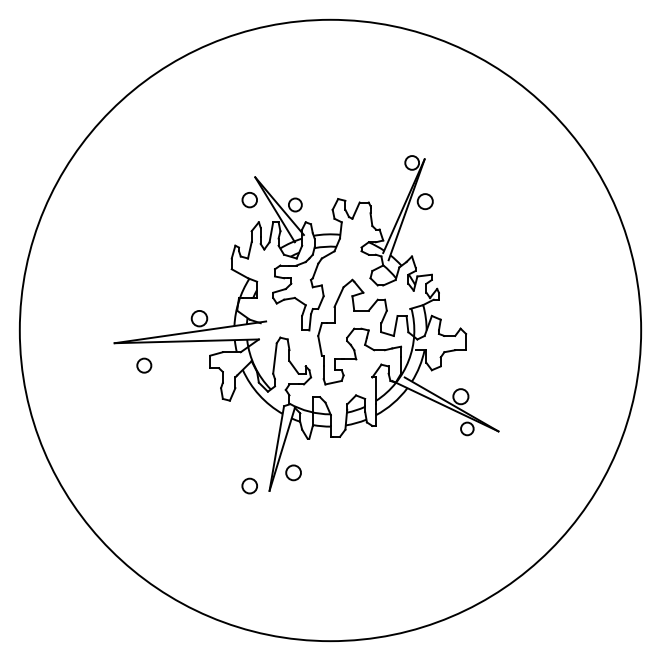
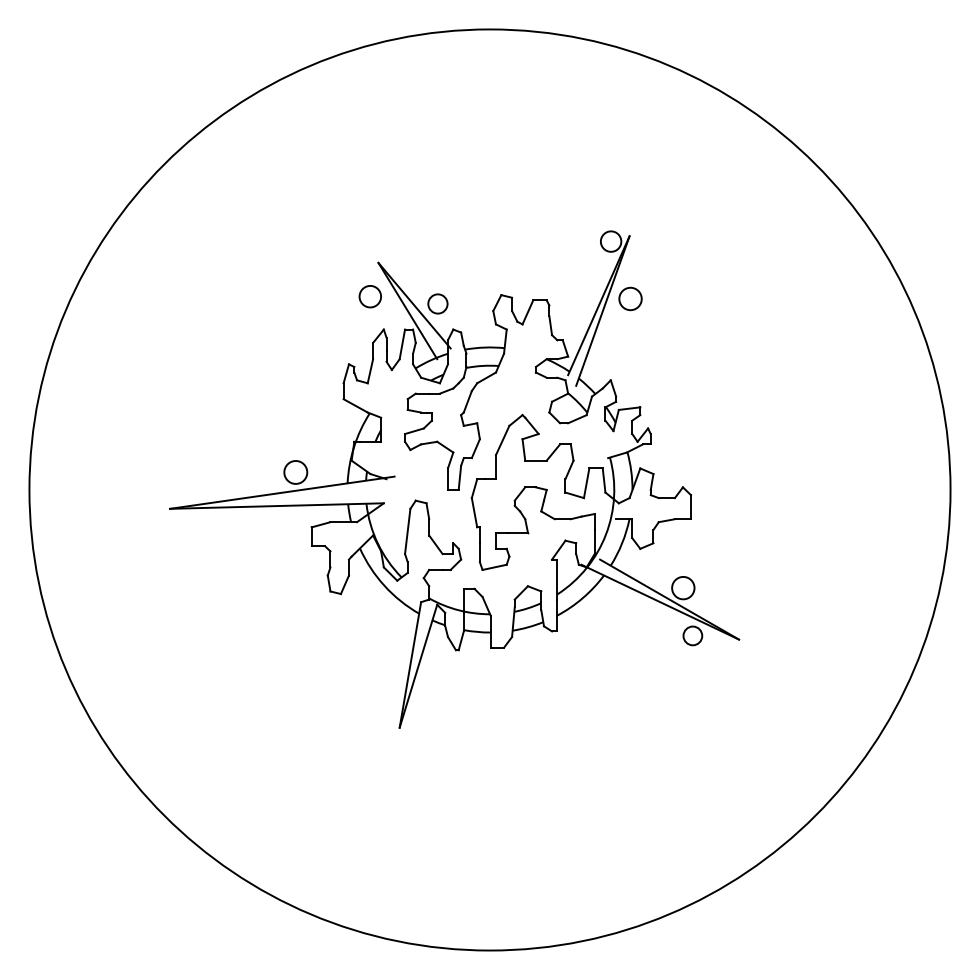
circle: (144, 365) -> (214, 541), removed
circle: (293, 472) -> (435, 700), removed
circle: (249, 485) -> (369, 719), removed

